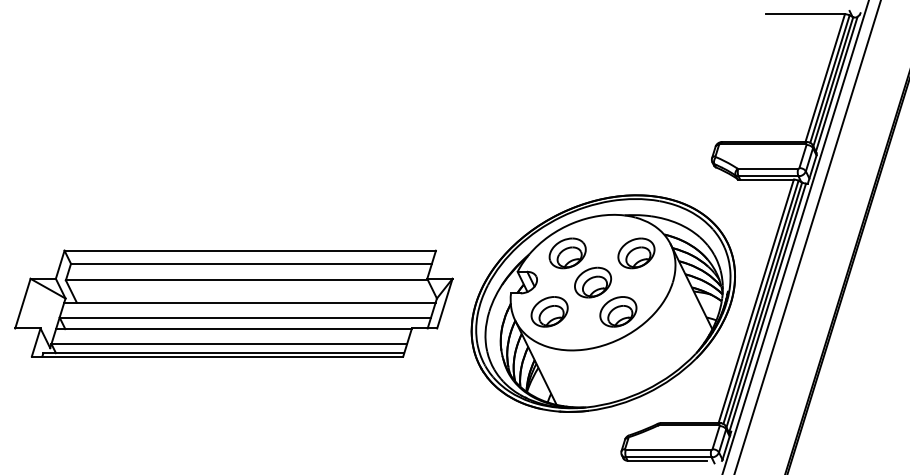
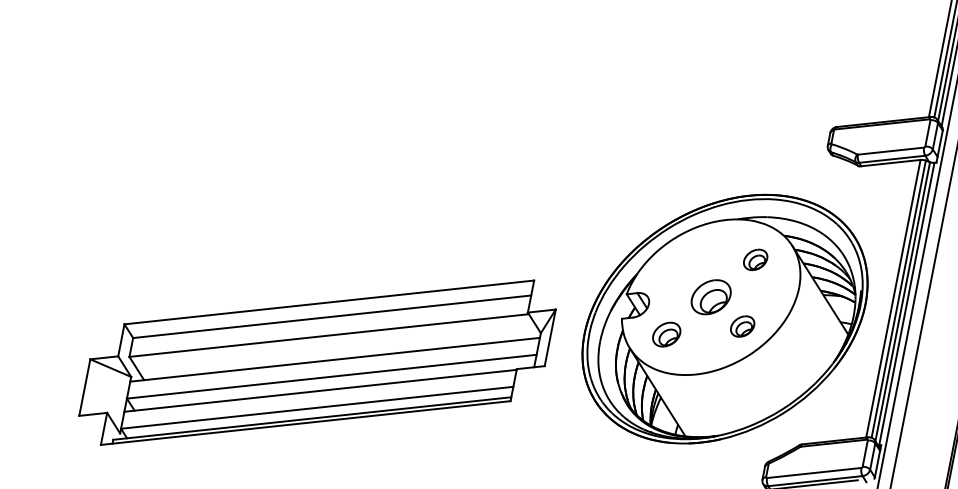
part: (567, 253) -> (679, 268), removed
part: (636, 253) -> (755, 259), size x0.6
part: (549, 311) -> (666, 334), size x0.7
part: (618, 311) -> (742, 326), size x0.6

